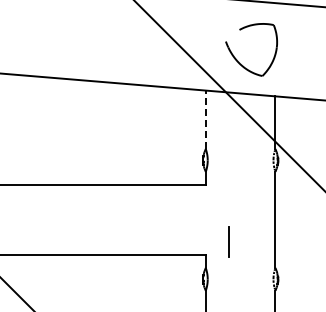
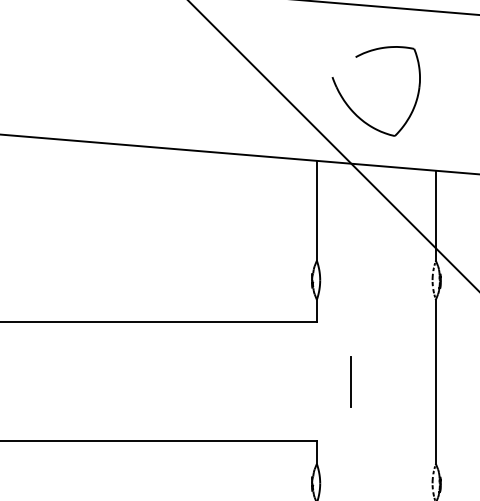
part: (237, 59) -> (352, 107), moved
line: (205, 119) -> (316, 210), dashed -> solid
line: (228, 241) -> (350, 381), moved

